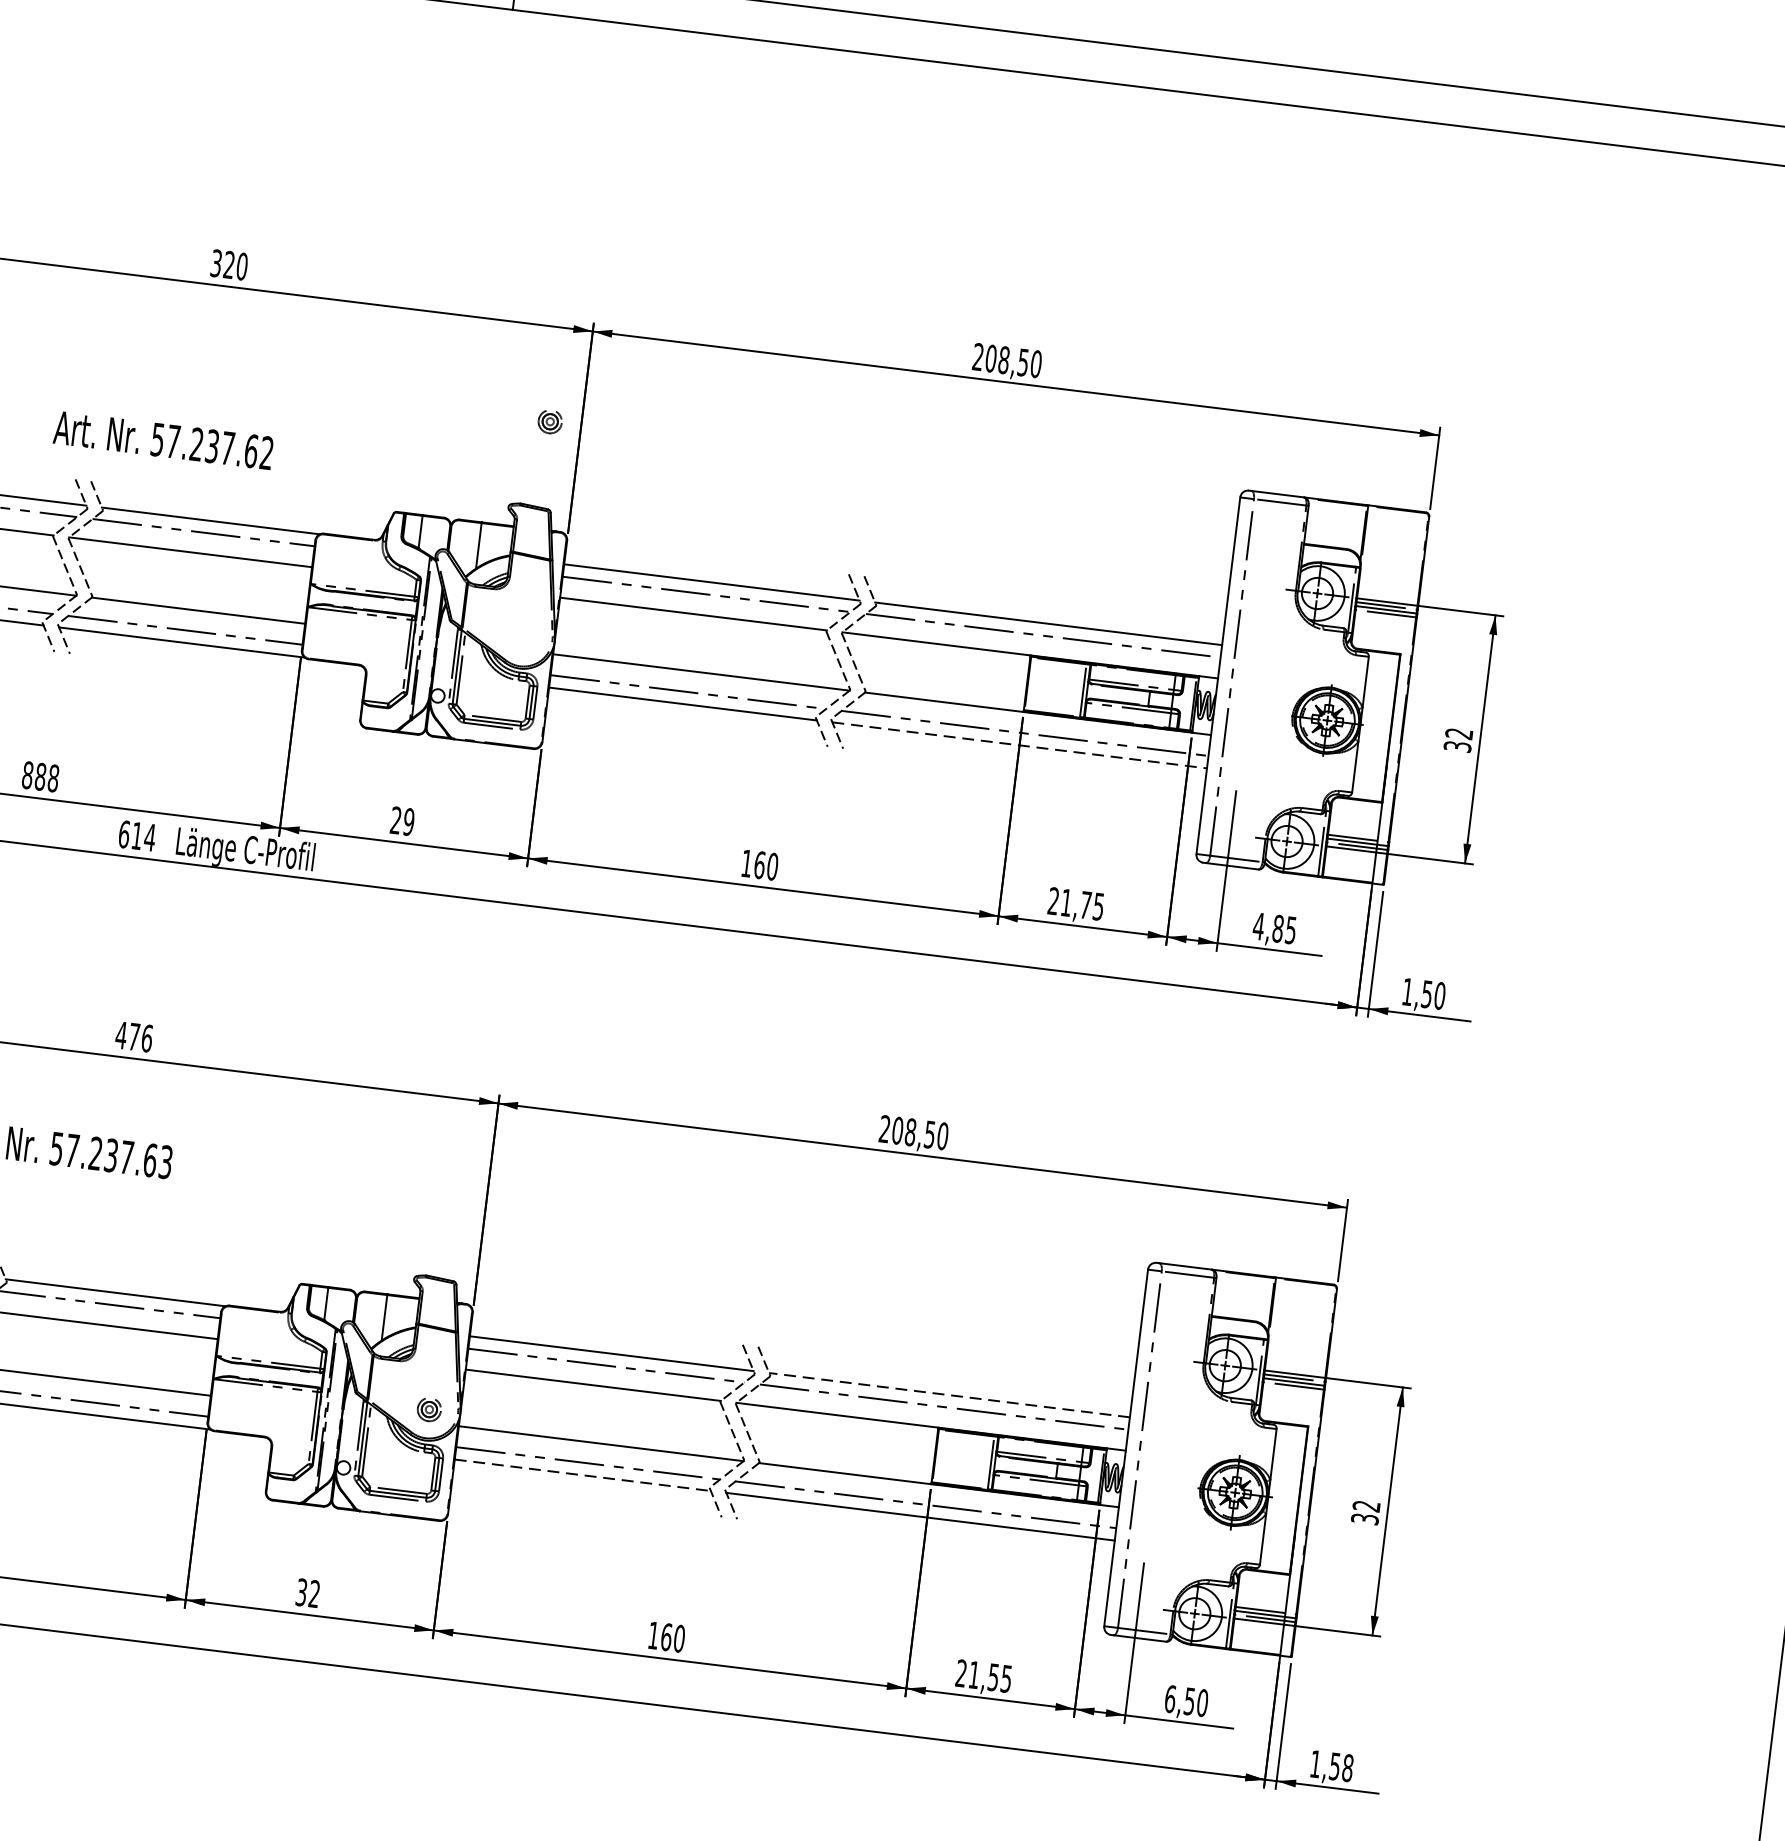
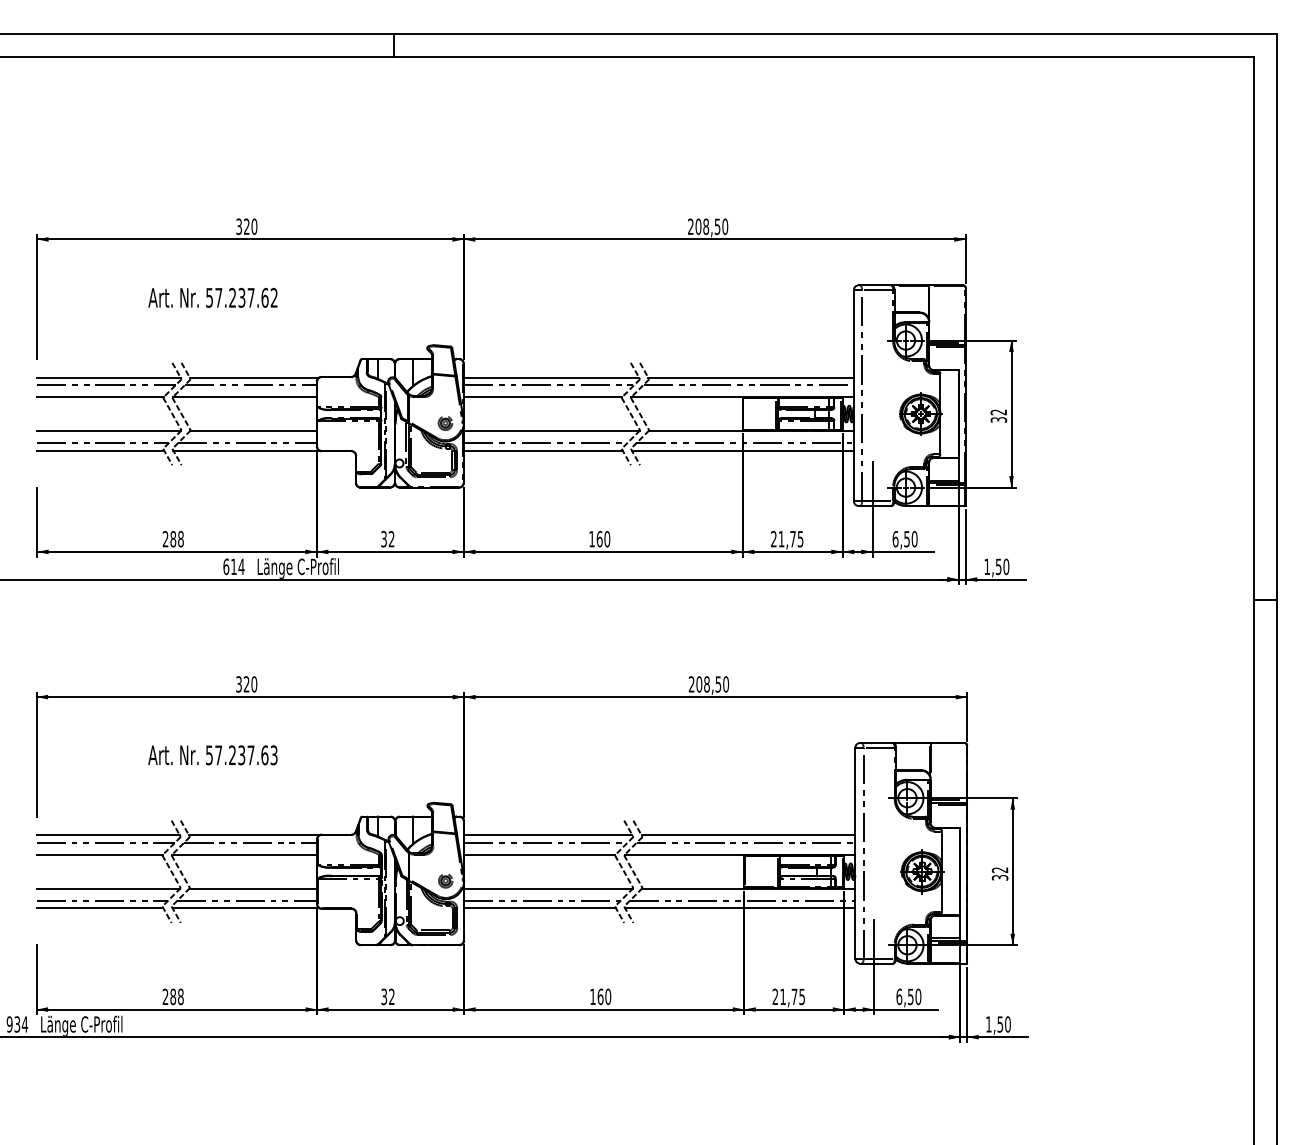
part: (550, 422) -> (445, 423), moved
text: (162, 439) -> (212, 297), moved
line: (1020, 745) -> (743, 450), dashed -> solid
text: (27, 775) -> (165, 539), 888 -> 288
text: (401, 821) -> (387, 539), 29 -> 32
text: (1273, 928) -> (904, 539), 4,85 -> 6,50
text: (134, 1037) -> (246, 684), 476 -> 320
line: (949, 1395) -> (748, 835), dashed -> solid
line: (583, 1475) -> (540, 908), dashed -> solid
text: (993, 1678) -> (794, 997), 21,55 -> 21,75
text: (1347, 1768) -> (1007, 1024), 1,58 -> 1,50

